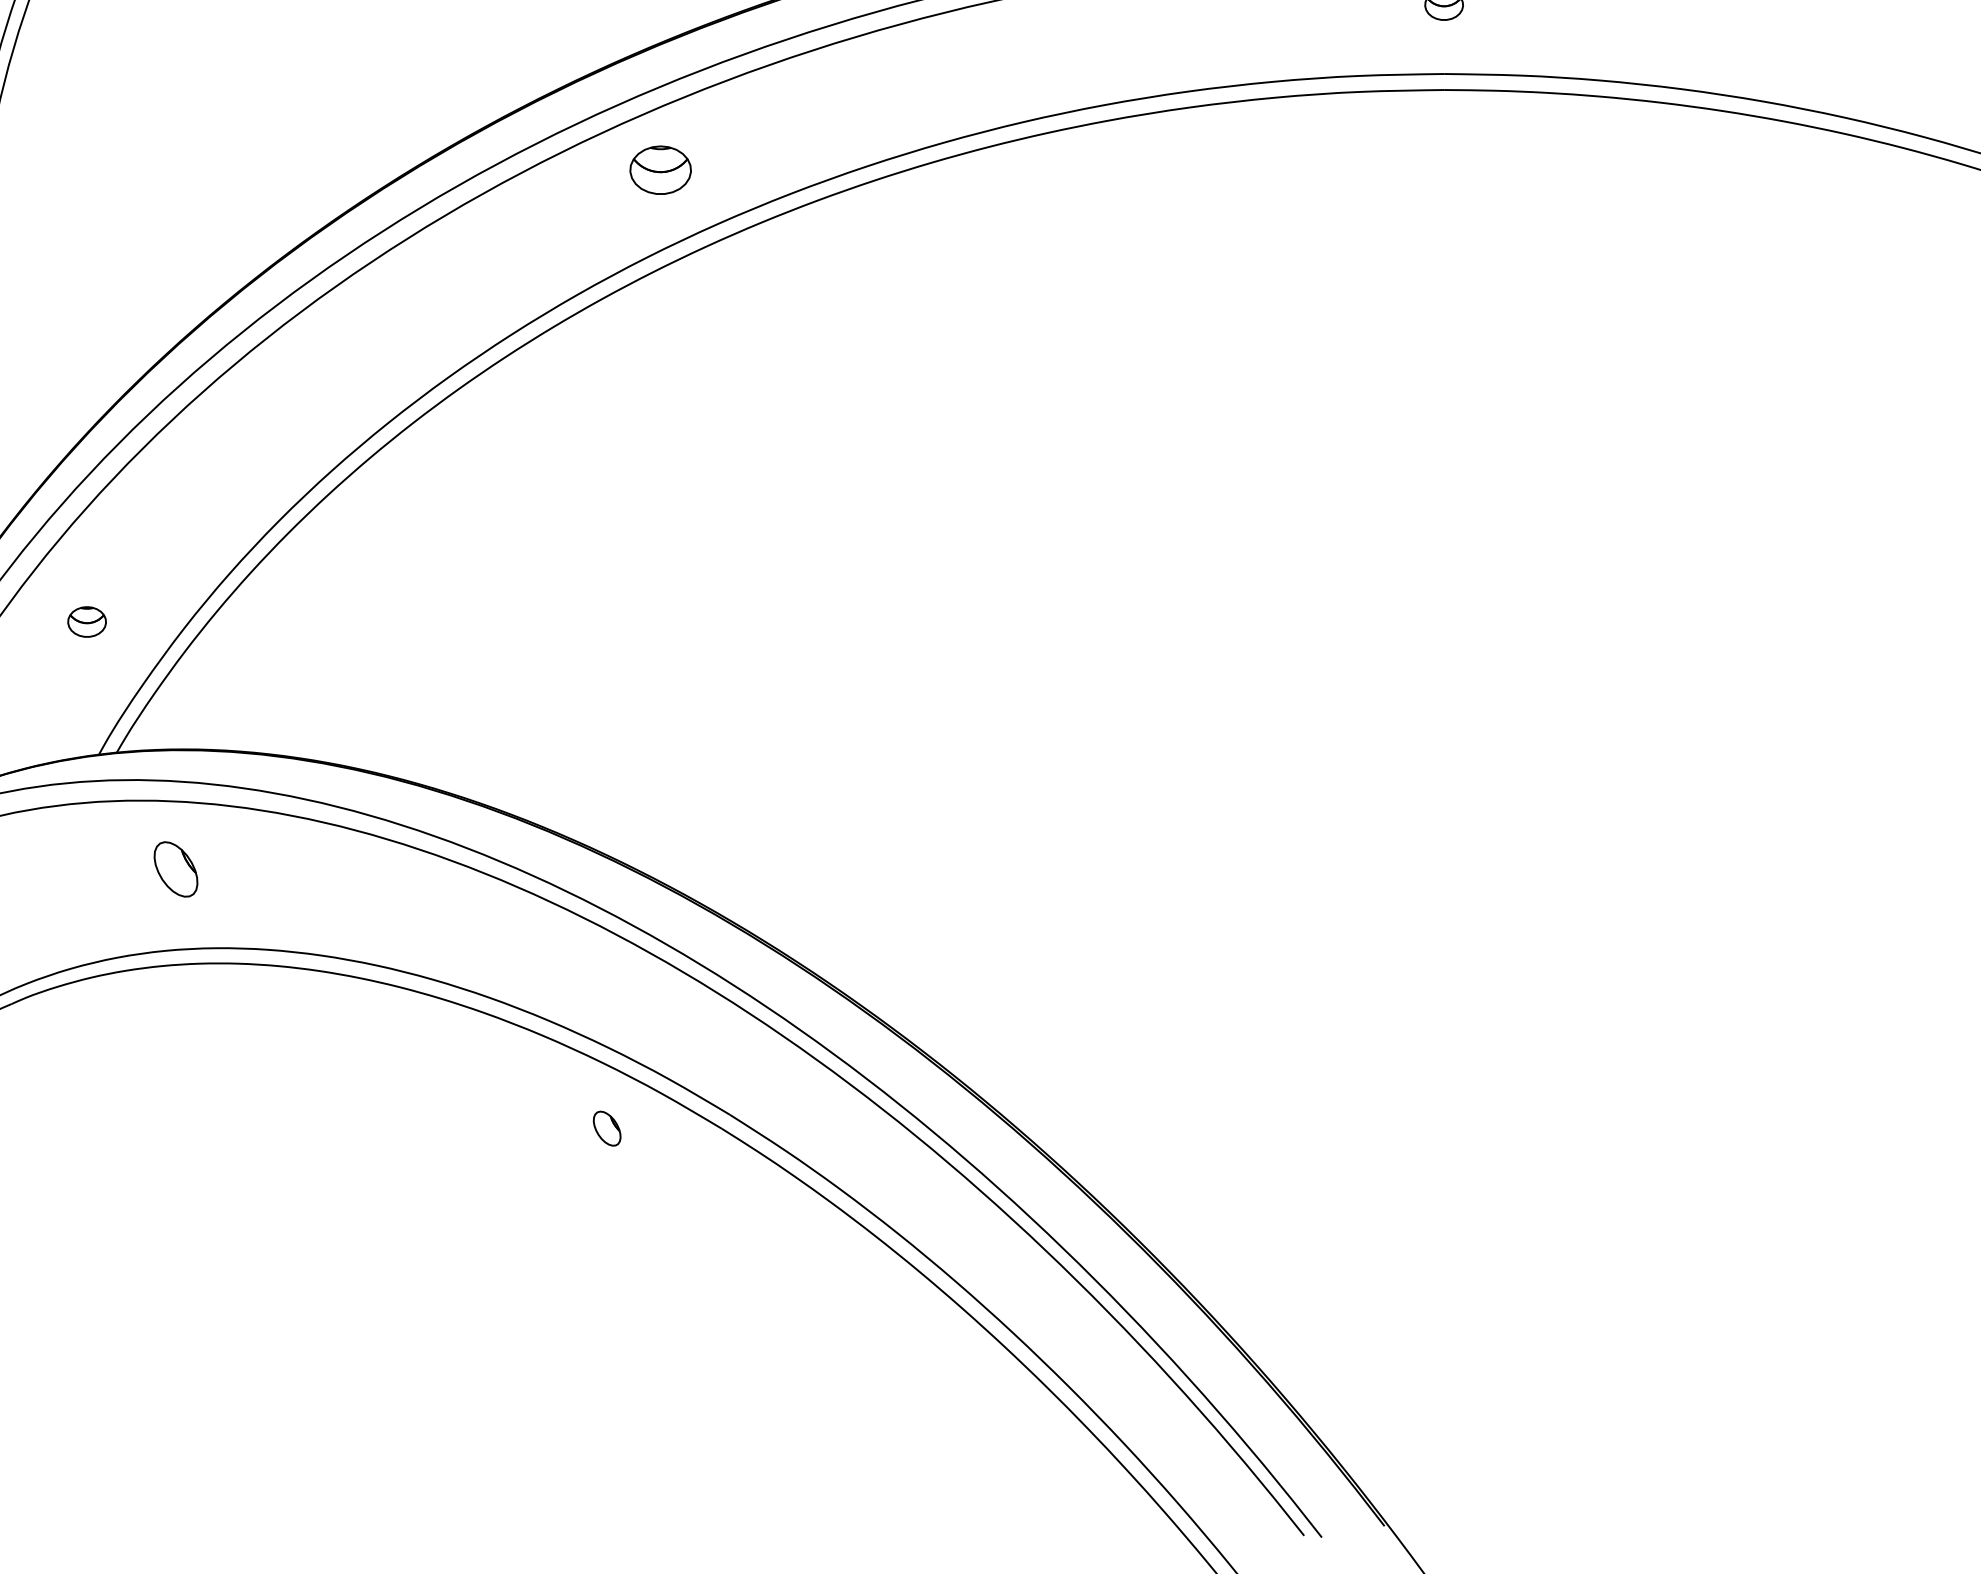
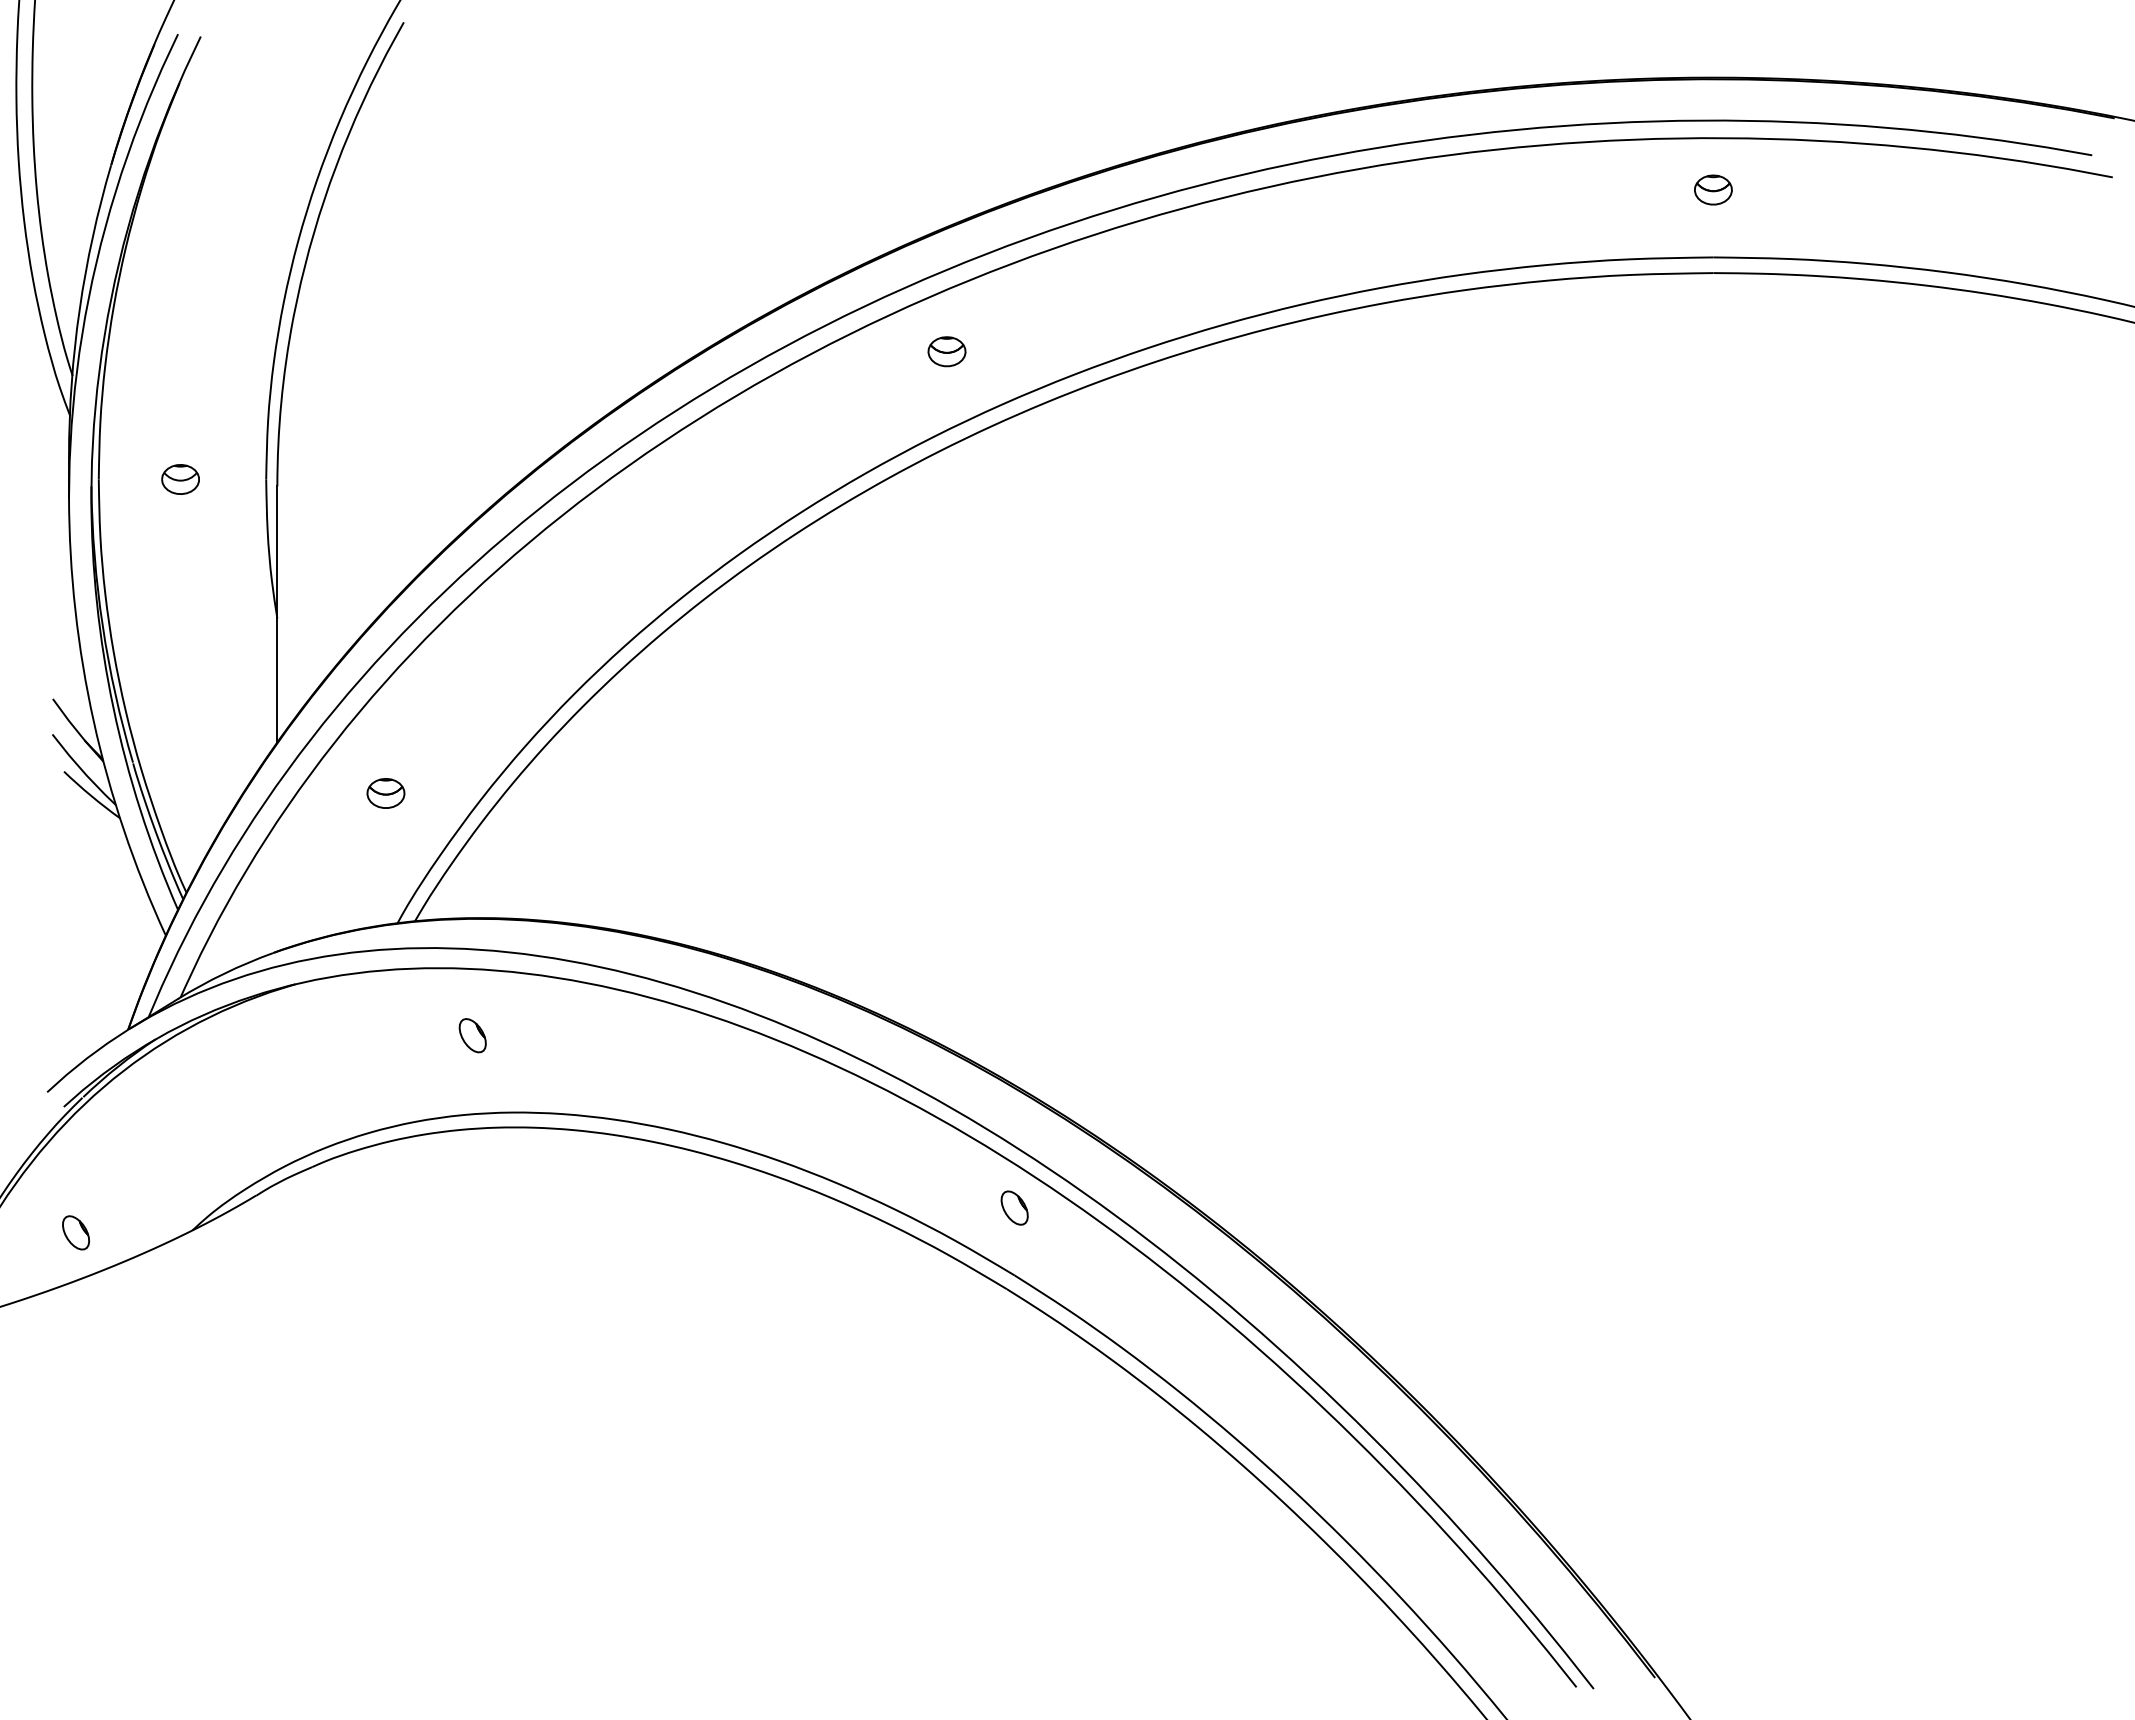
part: (660, 170) -> (946, 351), size x0.62
part: (175, 869) -> (472, 1035), size x0.62
part: (606, 1128) -> (1014, 1207), moved

